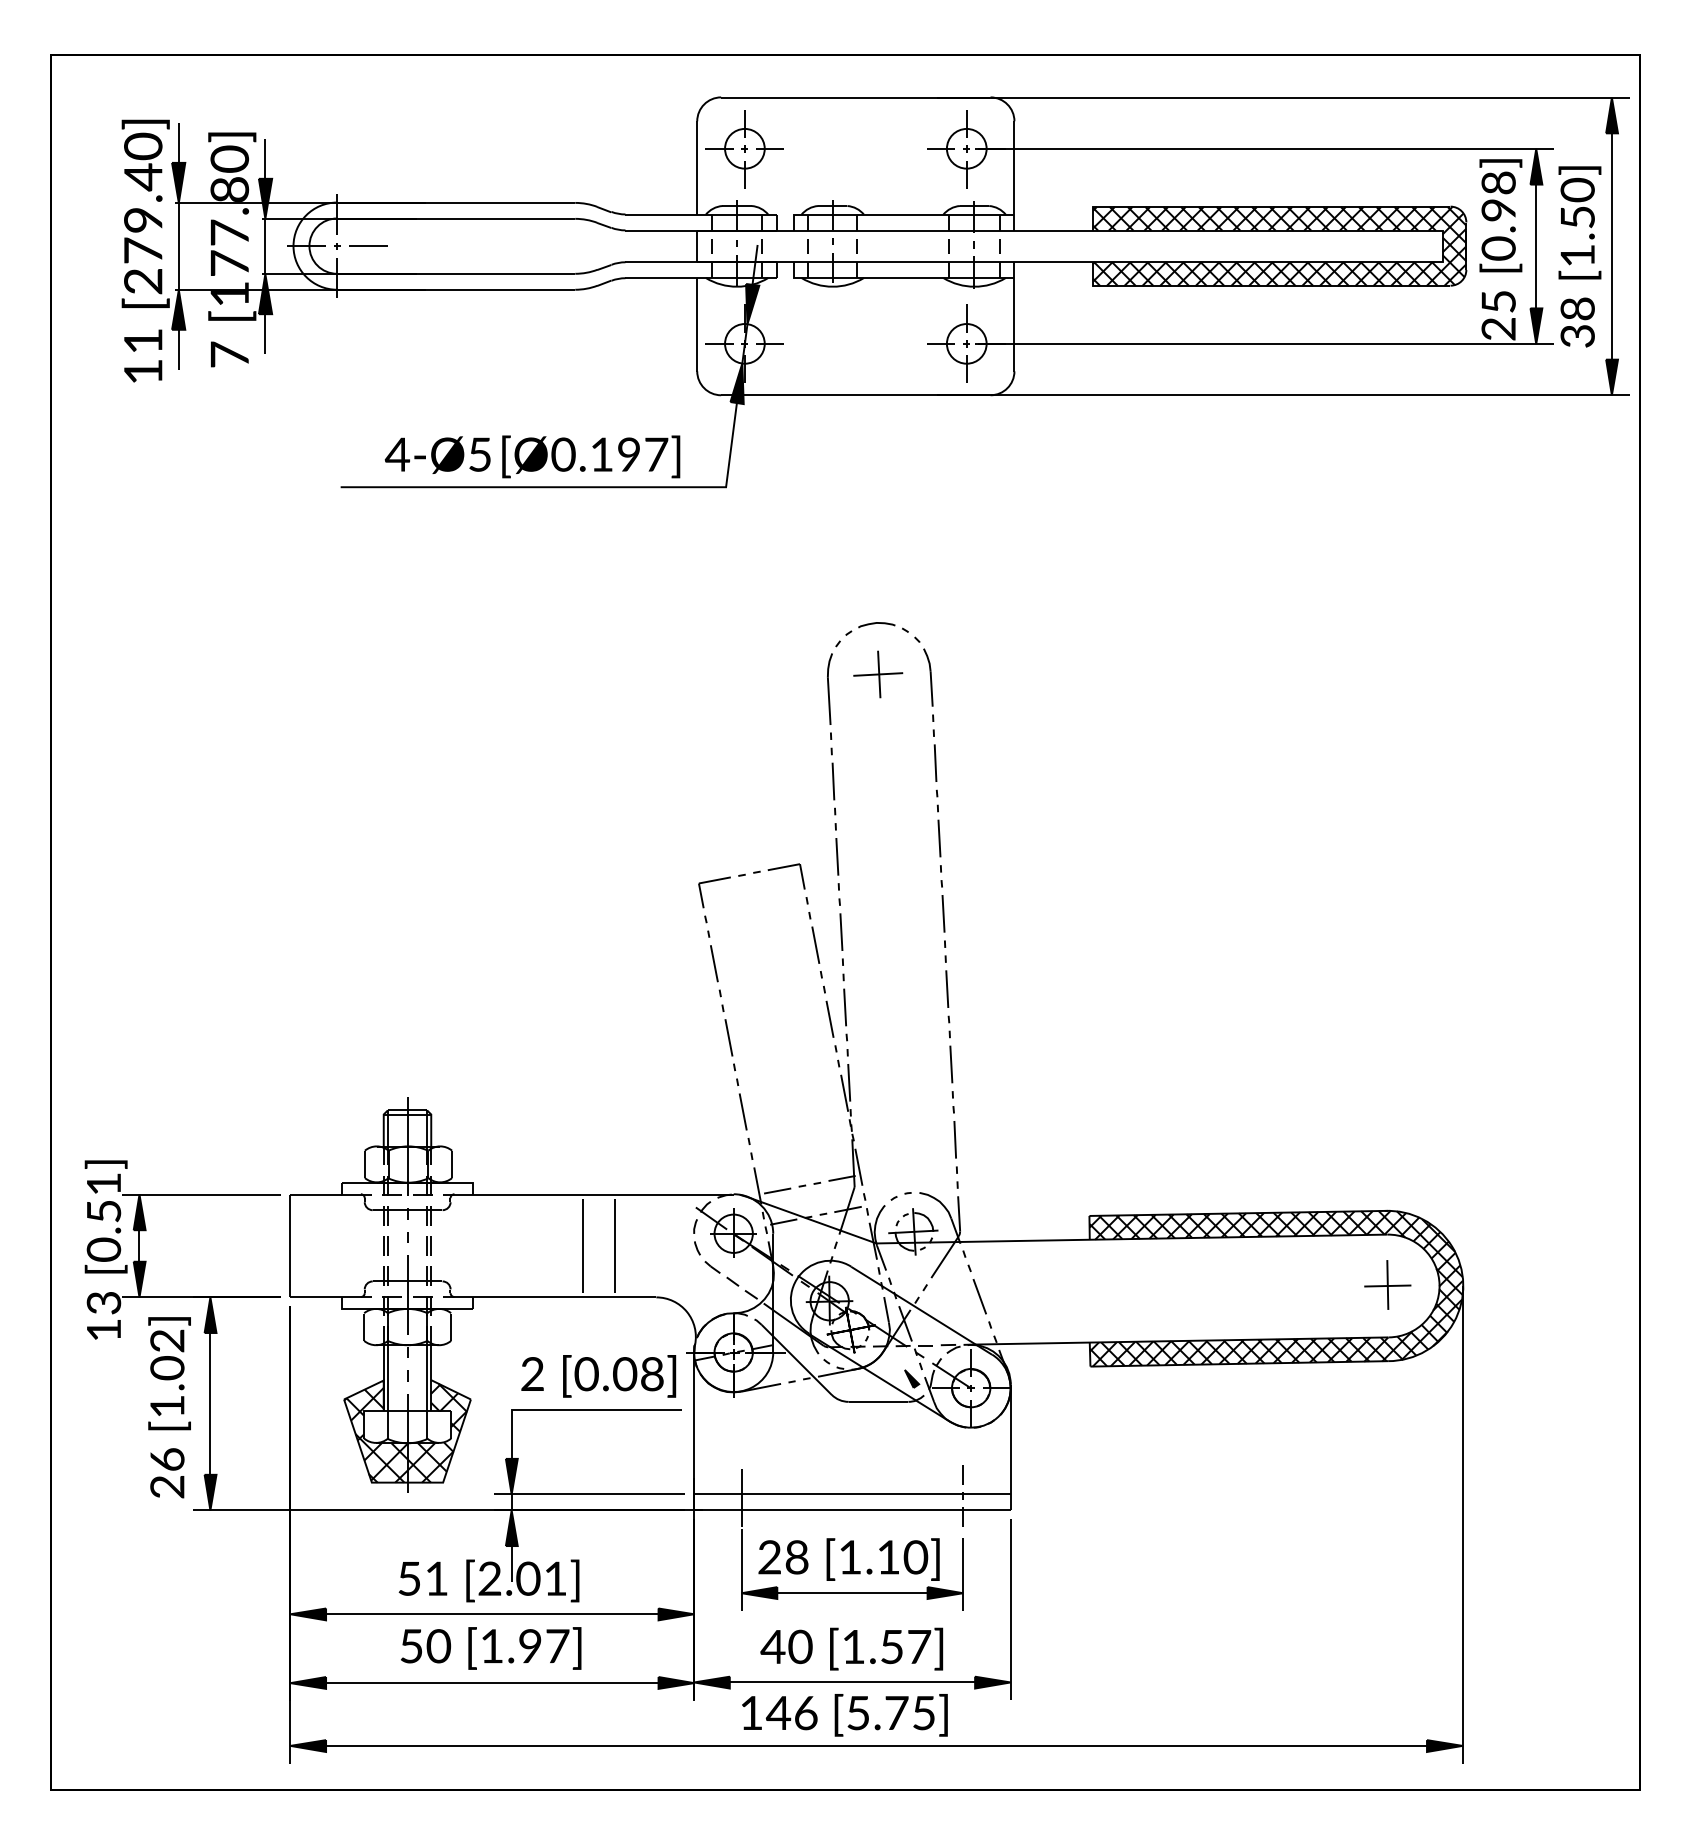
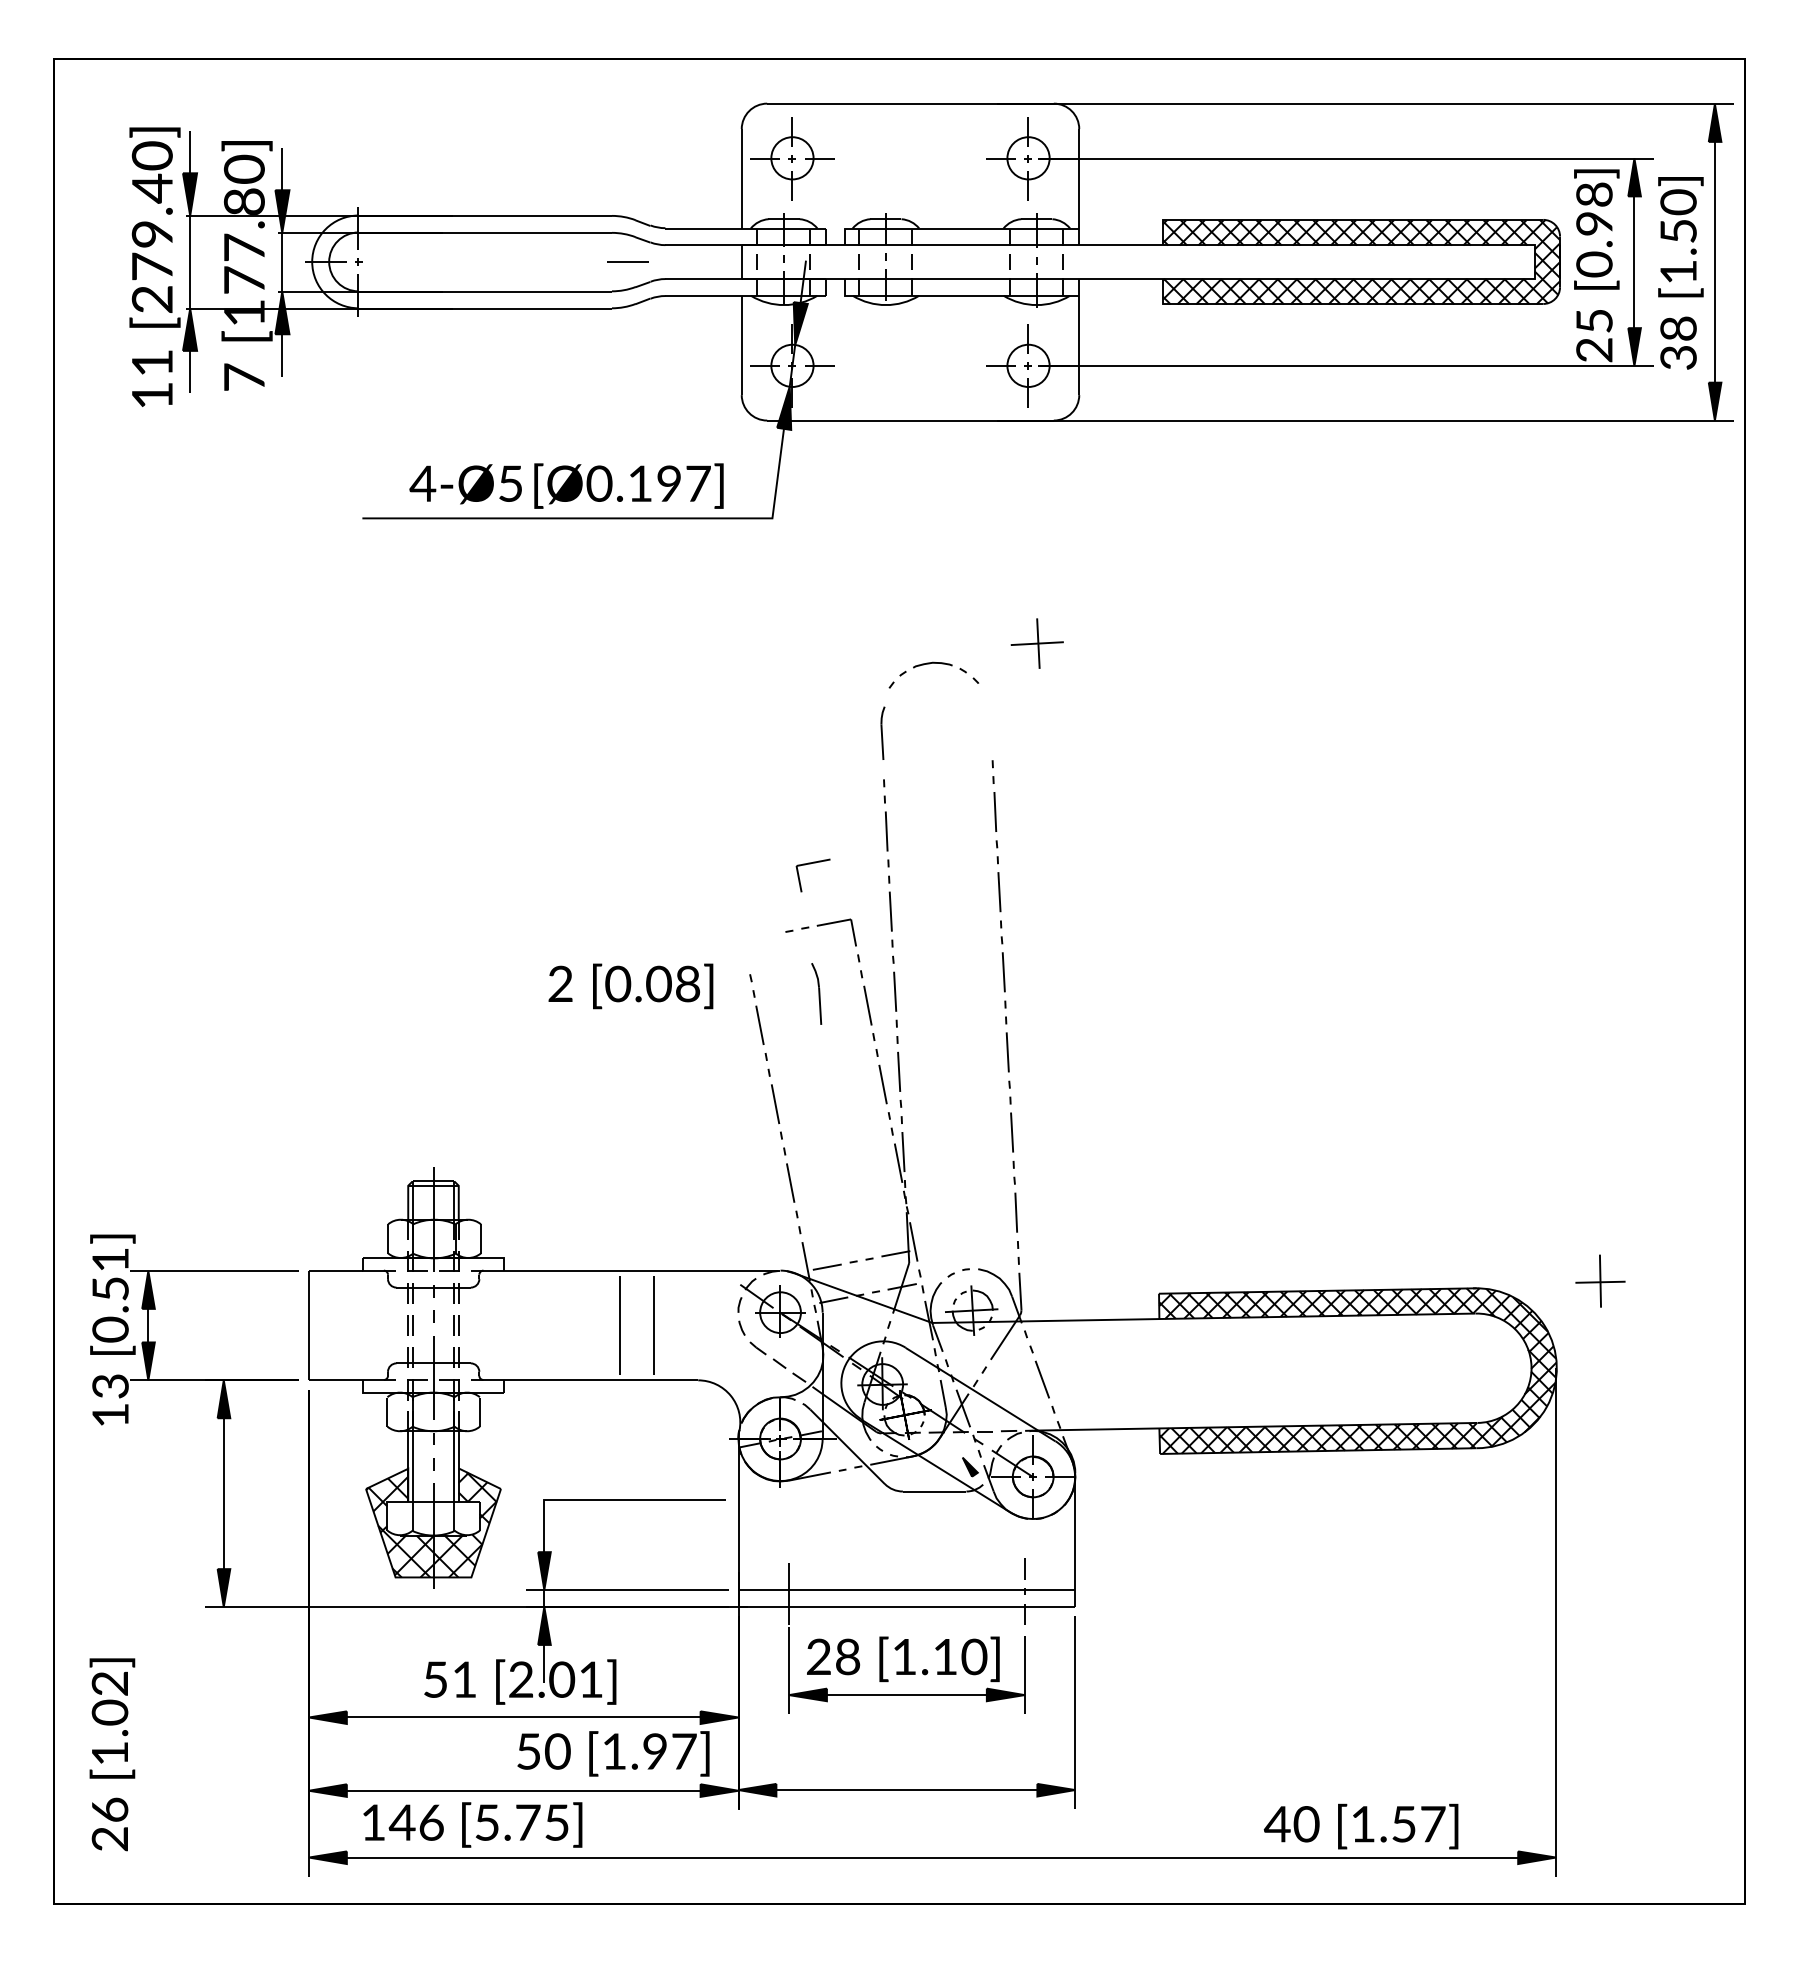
line: (368, 245) -> (627, 261), moved
part: (877, 674) -> (1036, 643), moved
part: (928, 677) -> (816, 993), moved
part: (829, 689) -> (882, 733), size x0.7
part: (712, 882) -> (810, 864), moved
part: (1387, 1284) -> (1600, 1280), moved
text: (598, 1376) -> (630, 986), moved
text: (169, 1407) -> (112, 1754), moved
text: (491, 1648) -> (613, 1753), moved
text: (851, 1649) -> (1360, 1826), moved
text: (844, 1714) -> (472, 1824), moved

